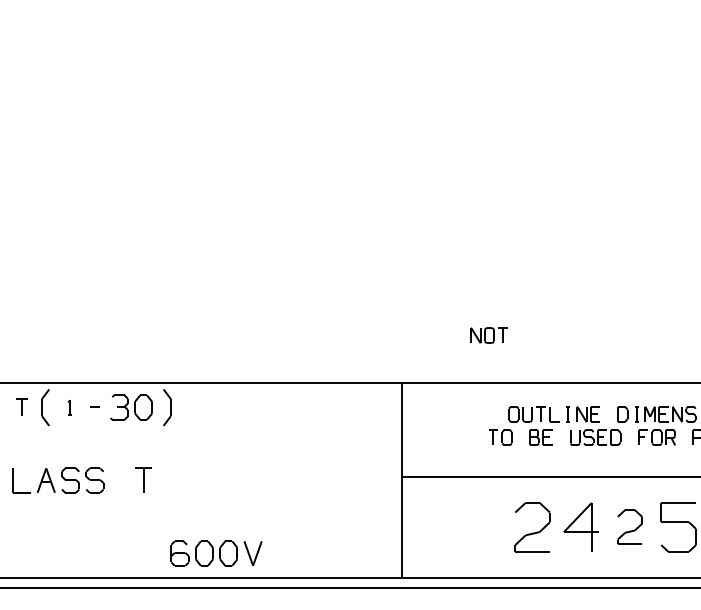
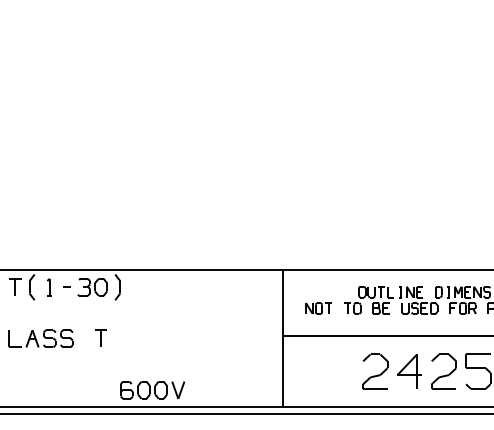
part: (488, 335) -> (318, 308), moved
part: (22, 406) -> (15, 286), size x1.43
part: (68, 407) -> (48, 287), size x1.67
part: (629, 526) -> (443, 371), size x1.43

